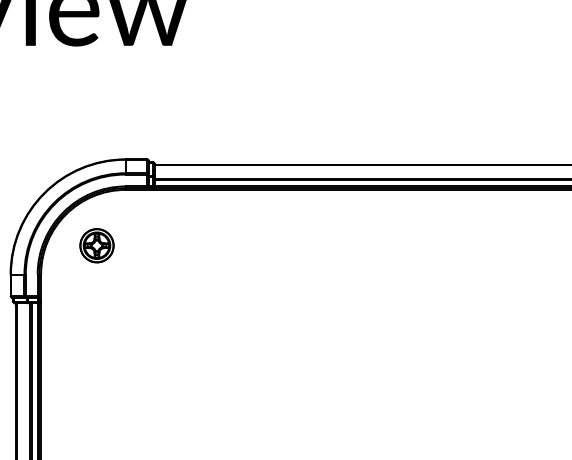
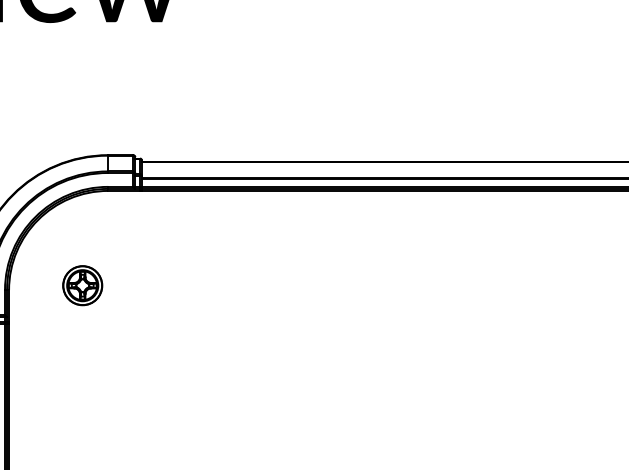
part: (96, 245) -> (82, 285), moved

